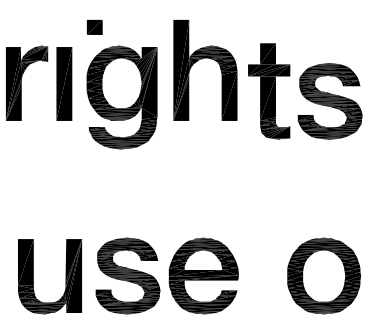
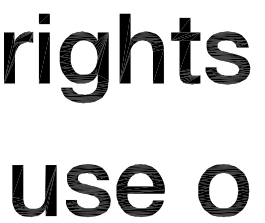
part: (94, 26) -> (44, 18), moved
part: (304, 90) -> (210, 50), moved

